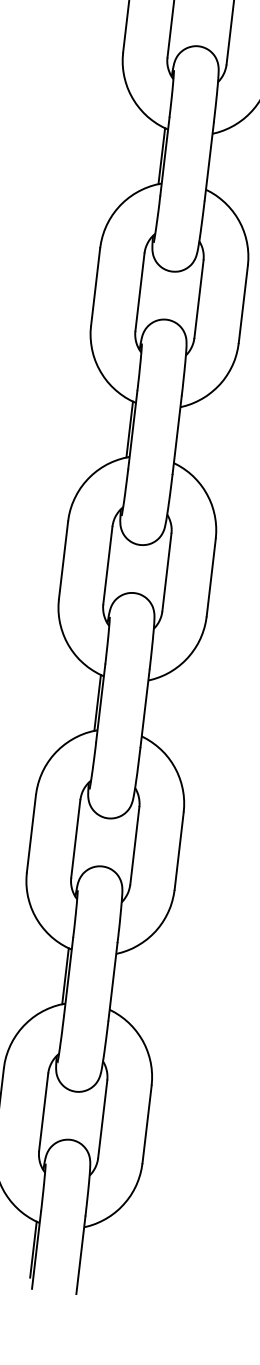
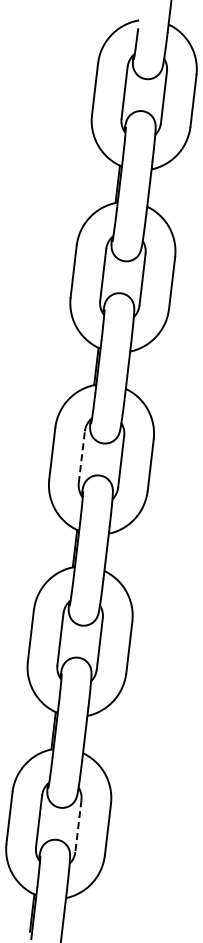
line: (107, 564) -> (81, 456), solid -> dashed
line: (102, 1119) -> (78, 826), solid -> dashed

